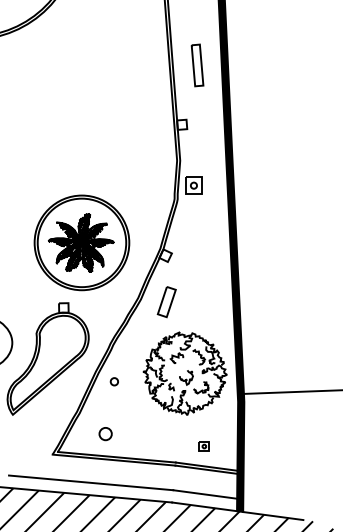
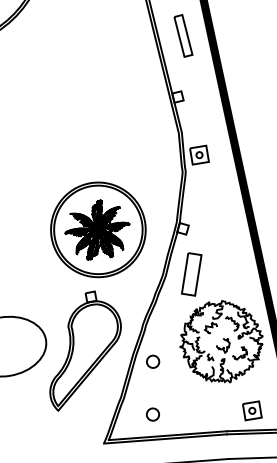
part: (166, 301) -> (191, 273), size x1.43
circle: (114, 381) -> (153, 361), size x1.67
part: (204, 446) -> (252, 410), size x1.67

